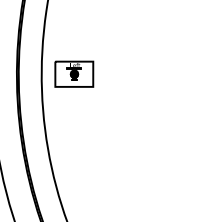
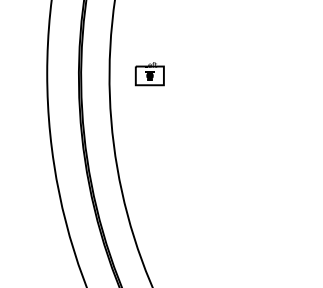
part: (74, 74) -> (149, 75), size x0.6

